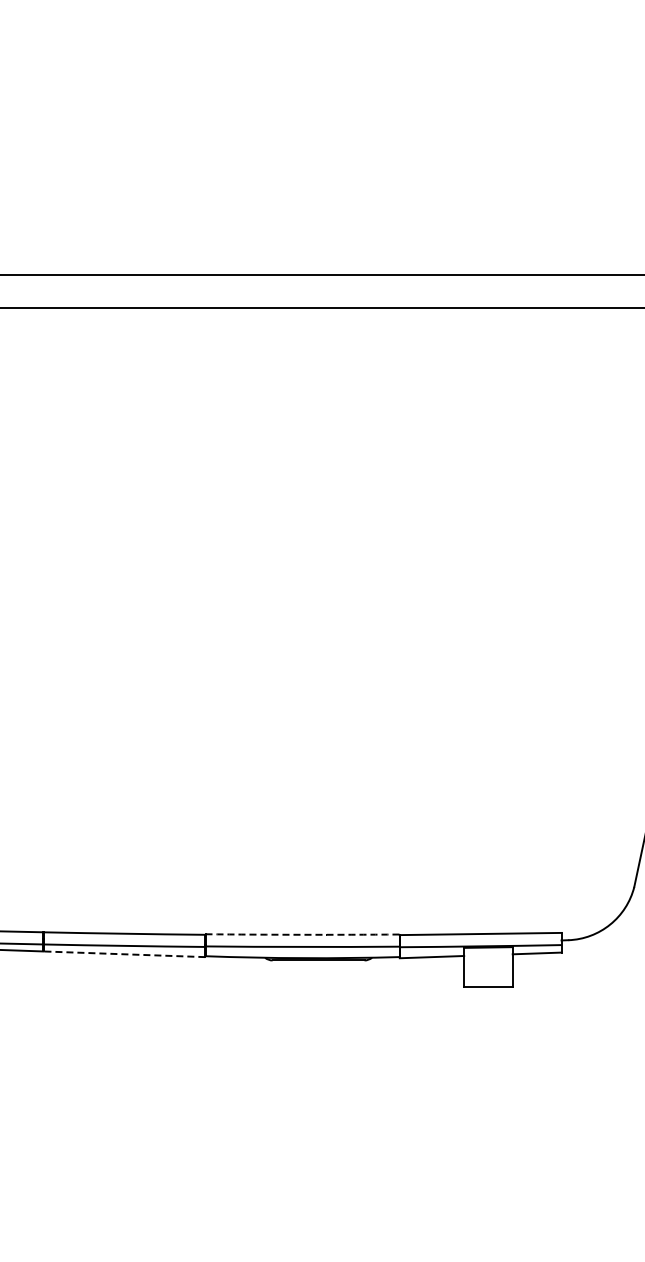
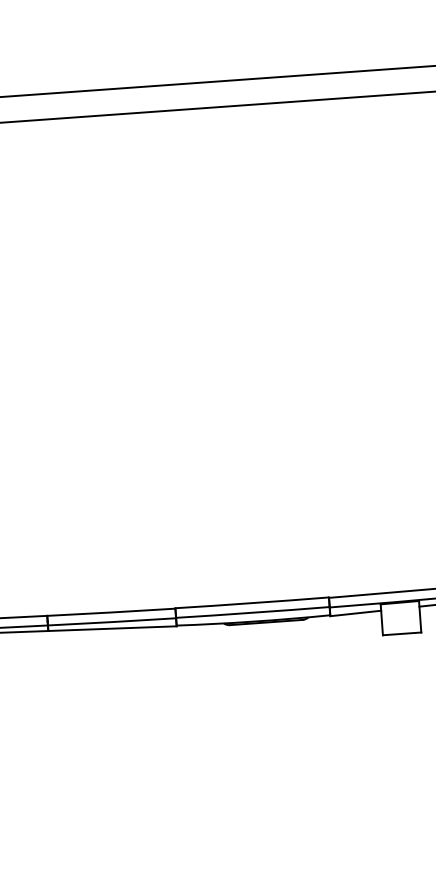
arc: (302, 934) -> (252, 602), dashed -> solid
line: (124, 954) -> (112, 628), dashed -> solid

